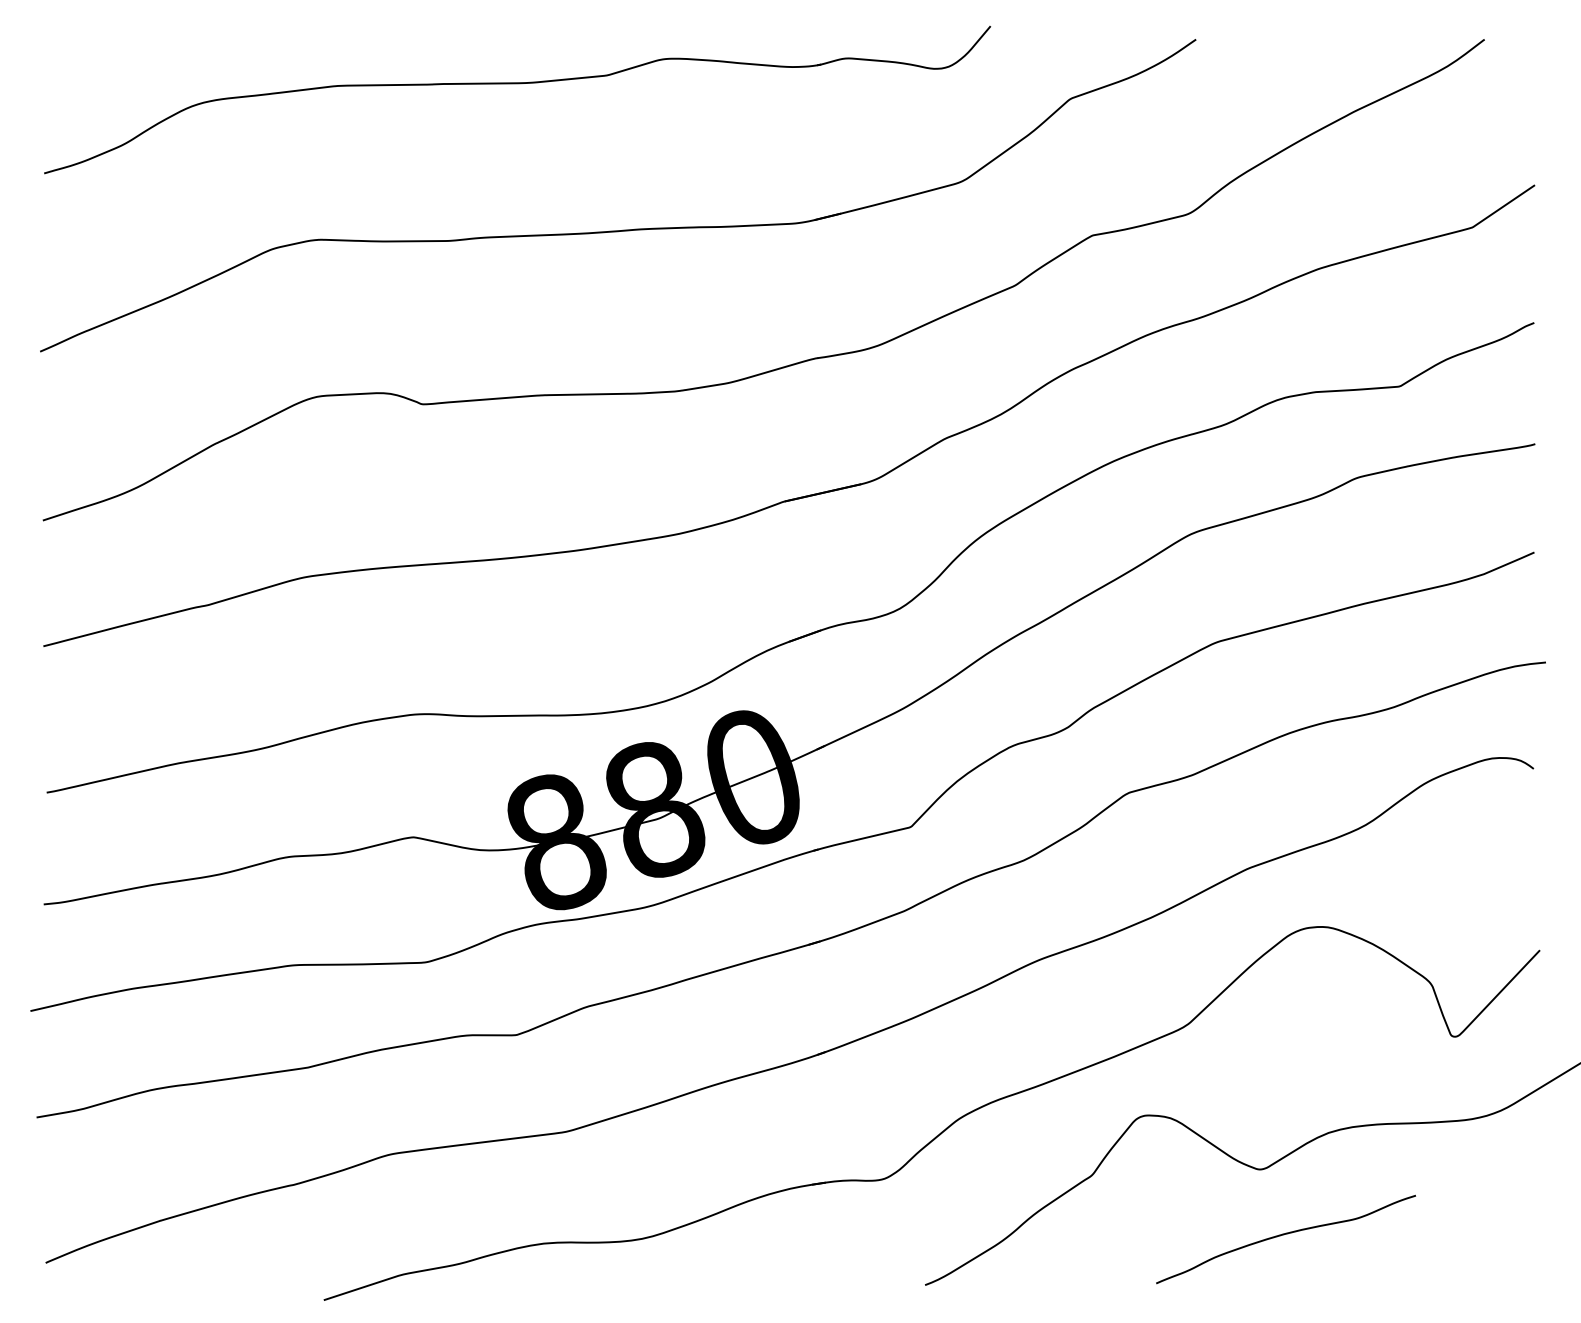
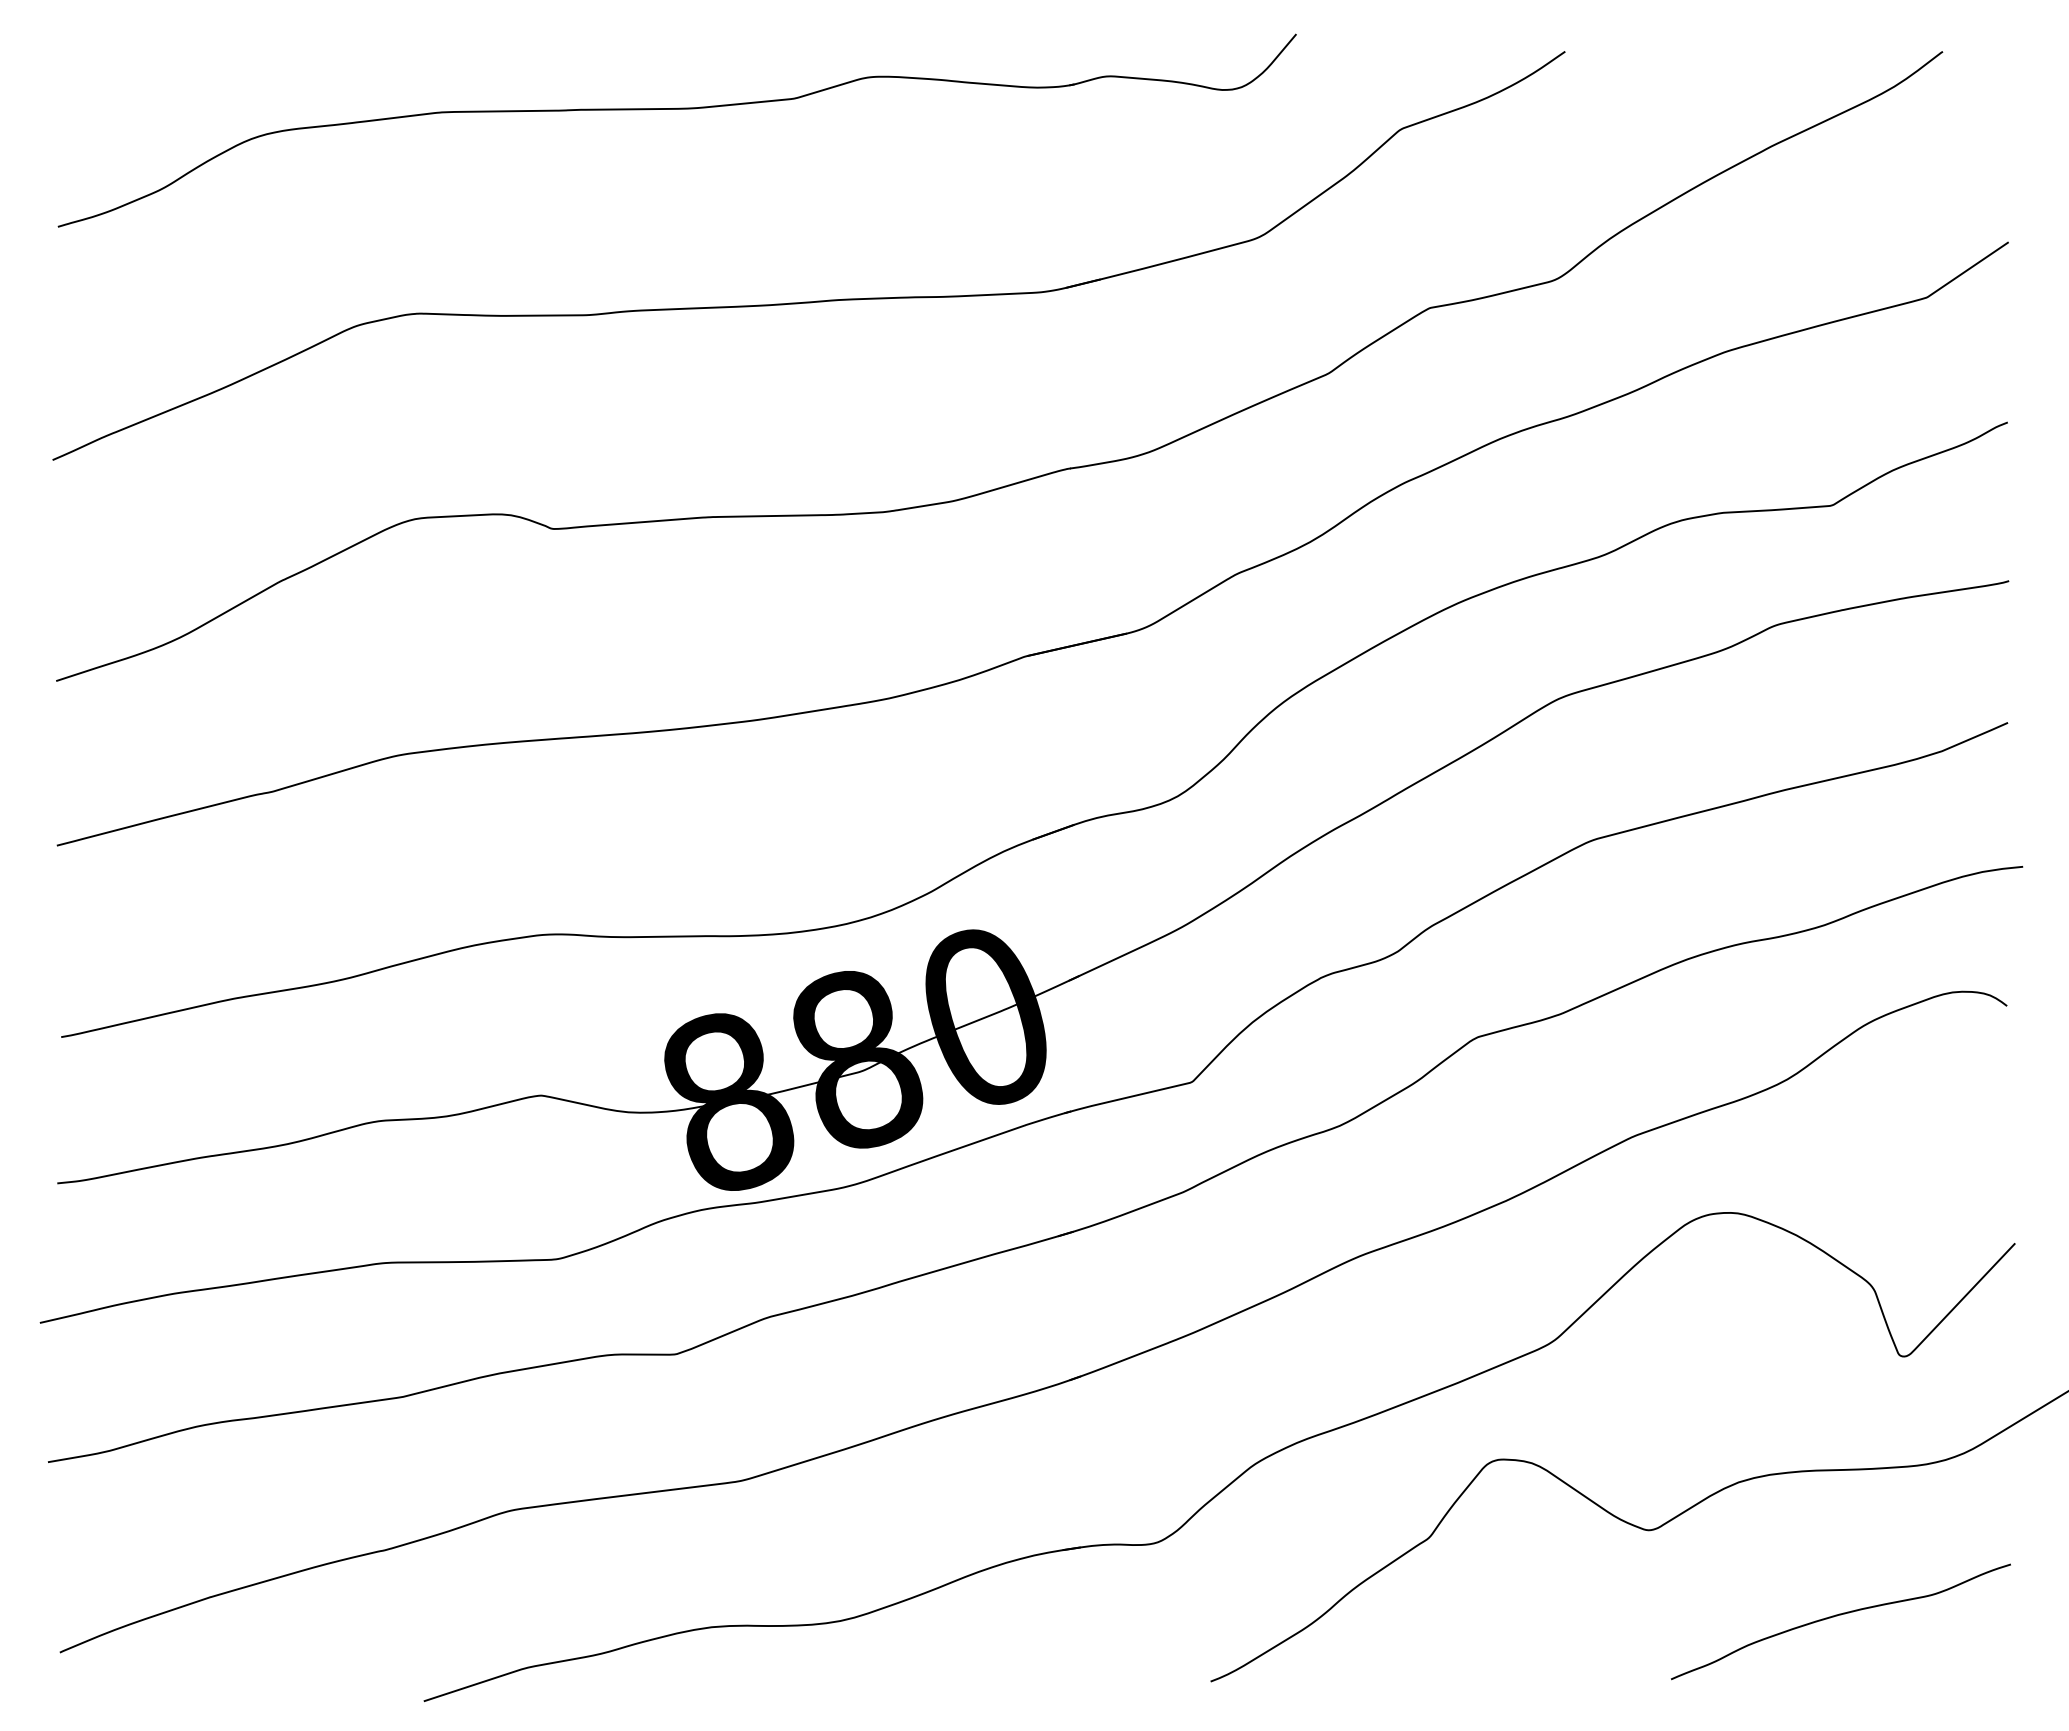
curve: (1283, 1235) -> (1837, 1616), moved

